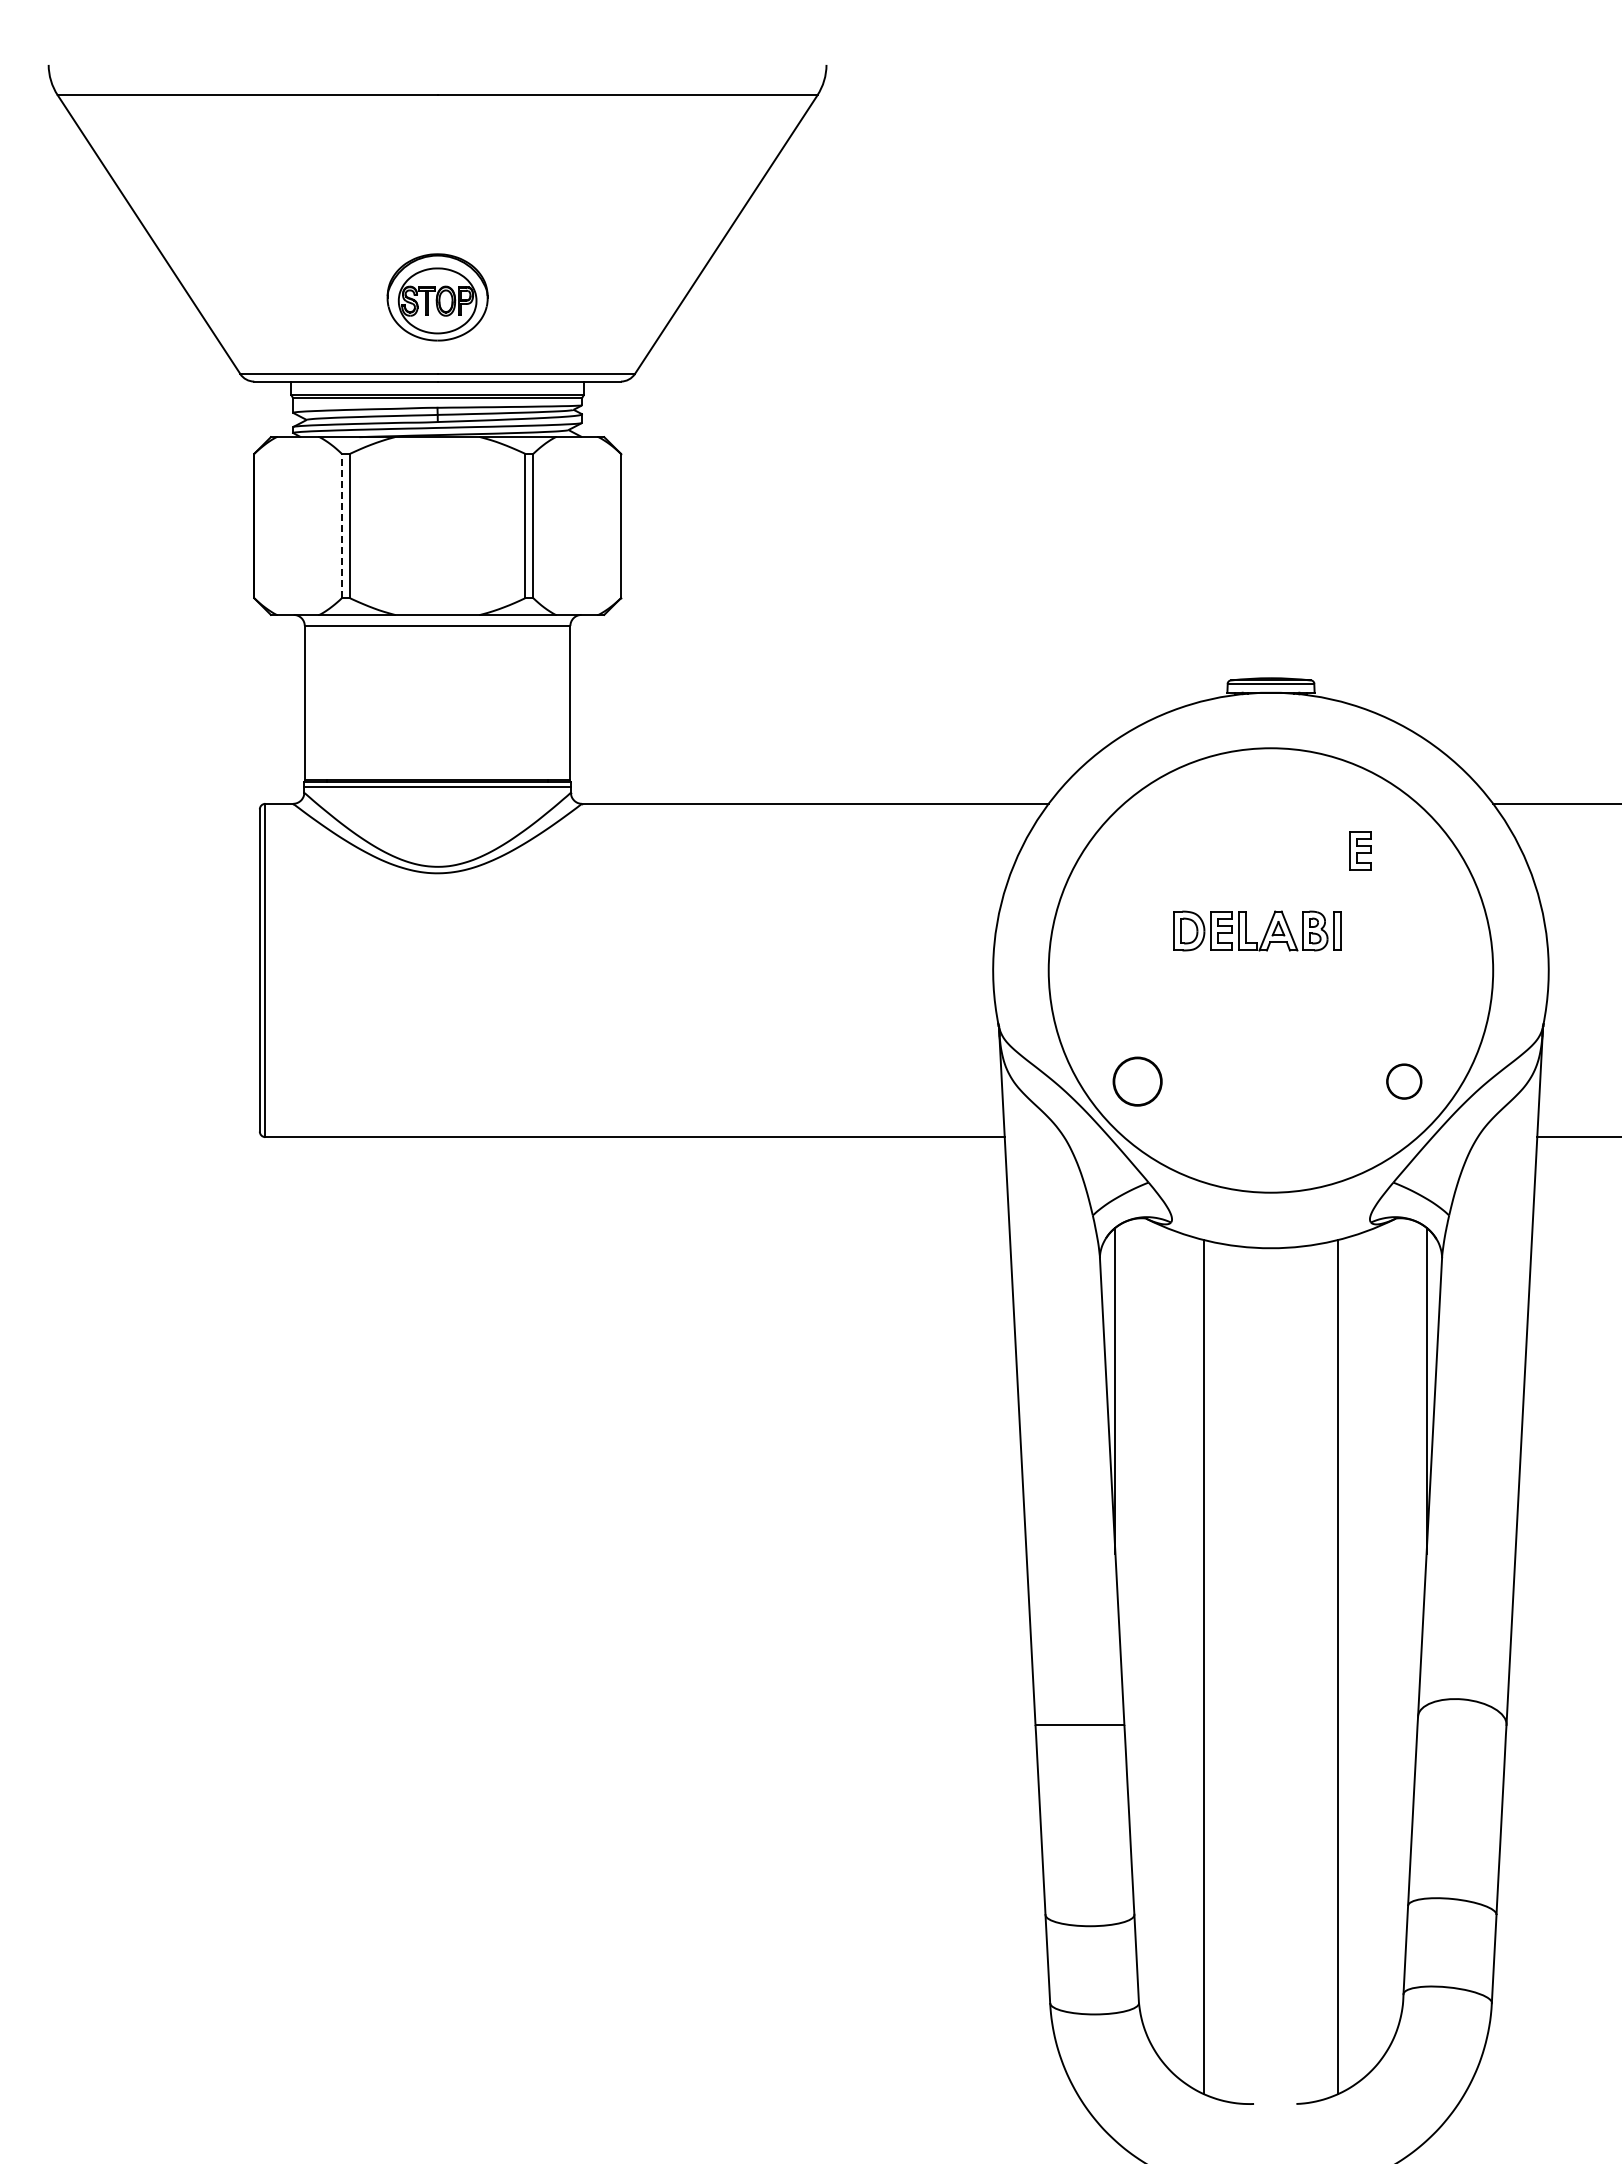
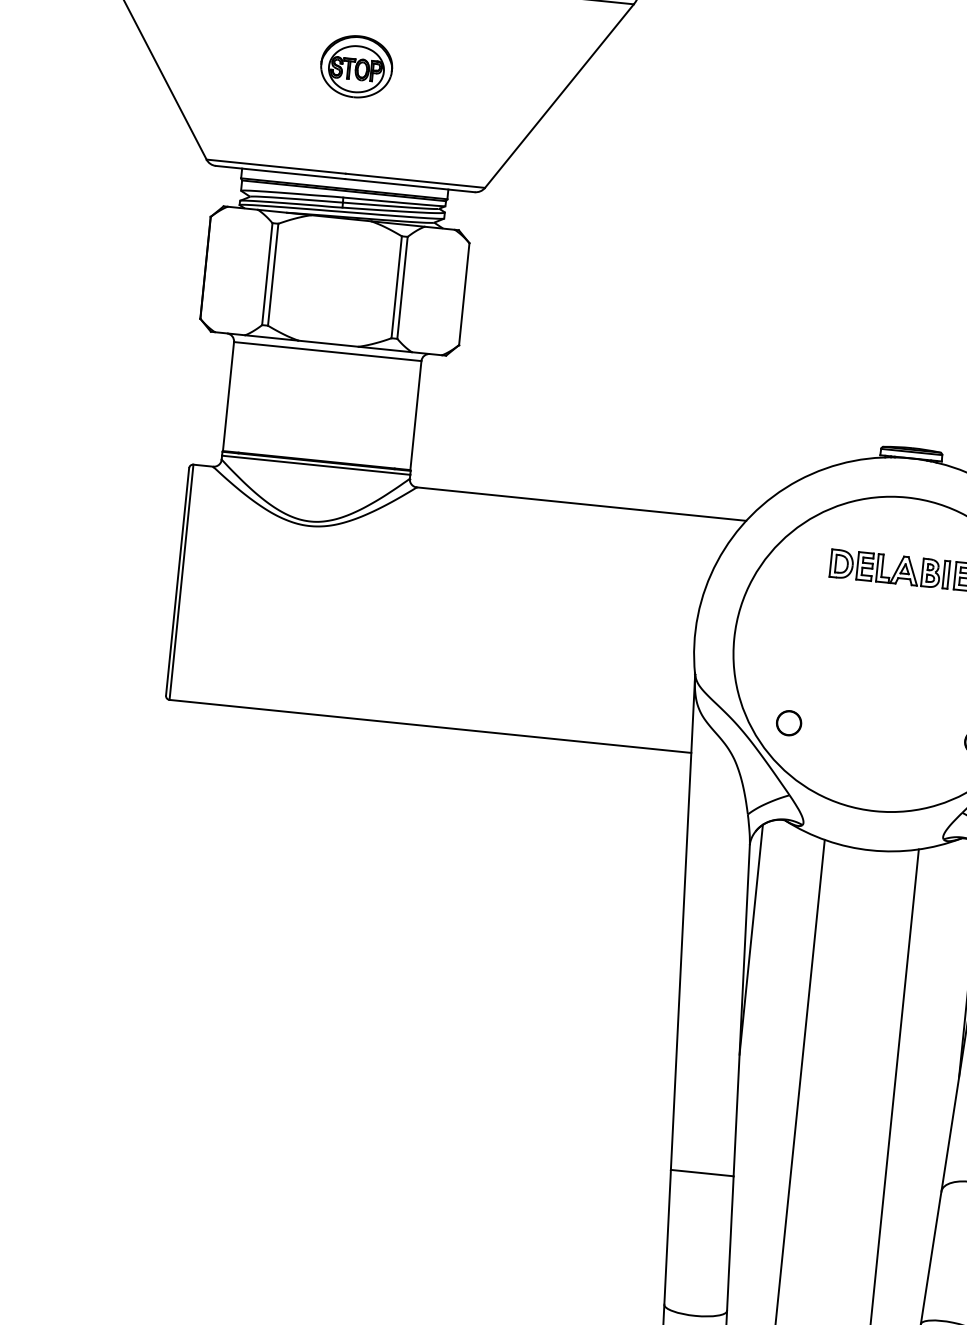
part: (437, 297) -> (356, 66), moved
line: (341, 525) -> (267, 273), dashed -> solid
part: (1265, 932) -> (895, 570), moved
circle: (1137, 1081) -> (788, 723), size x0.71

